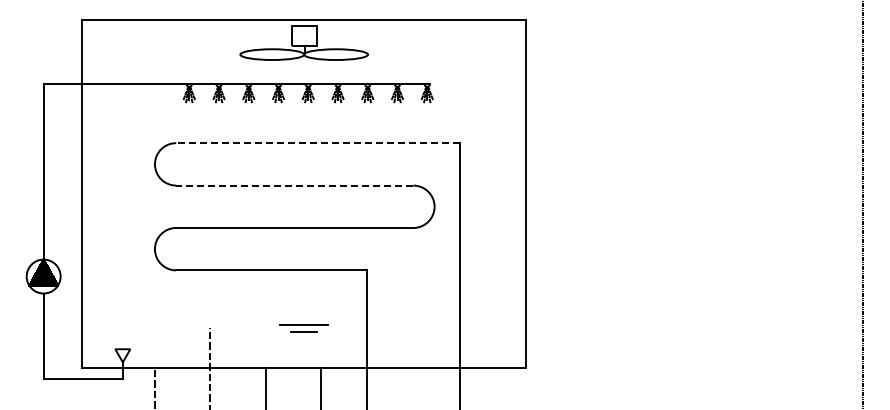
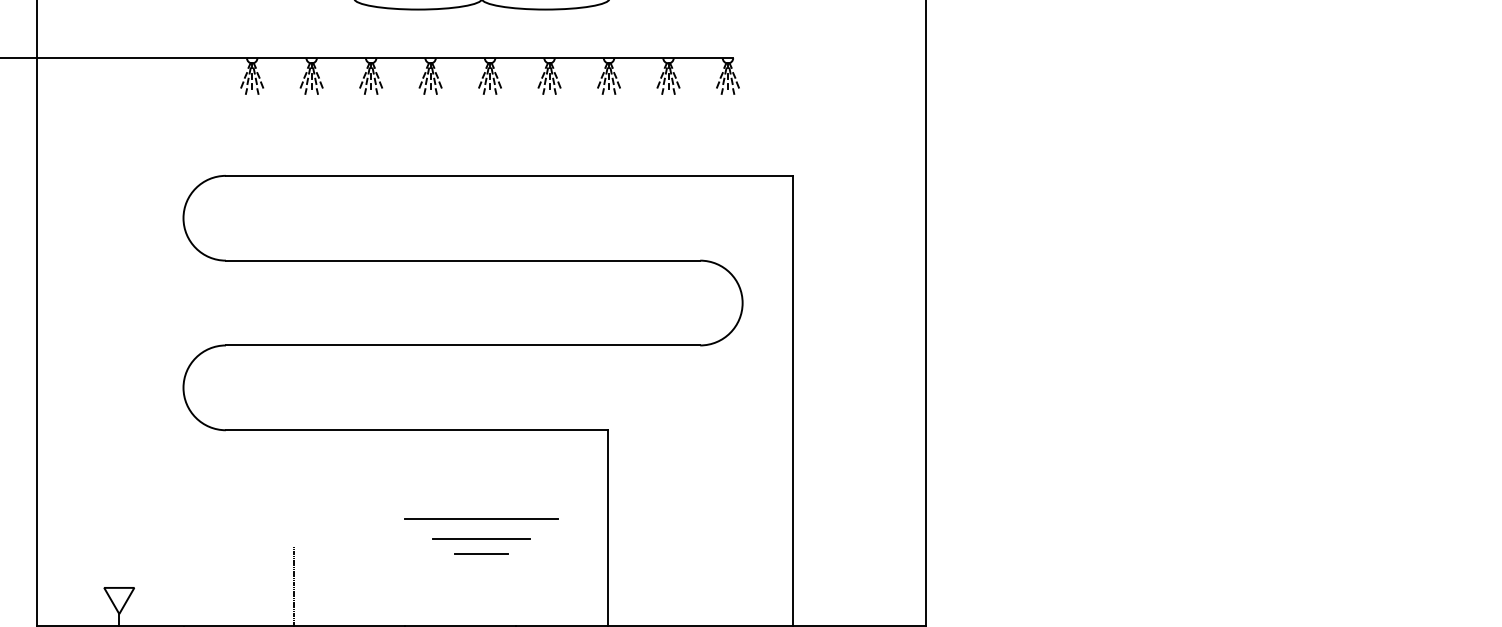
line: (317, 143) -> (508, 176), dashed -> solid
line: (294, 185) -> (462, 260), dashed -> solid
line: (303, 314) -> (480, 518), added

